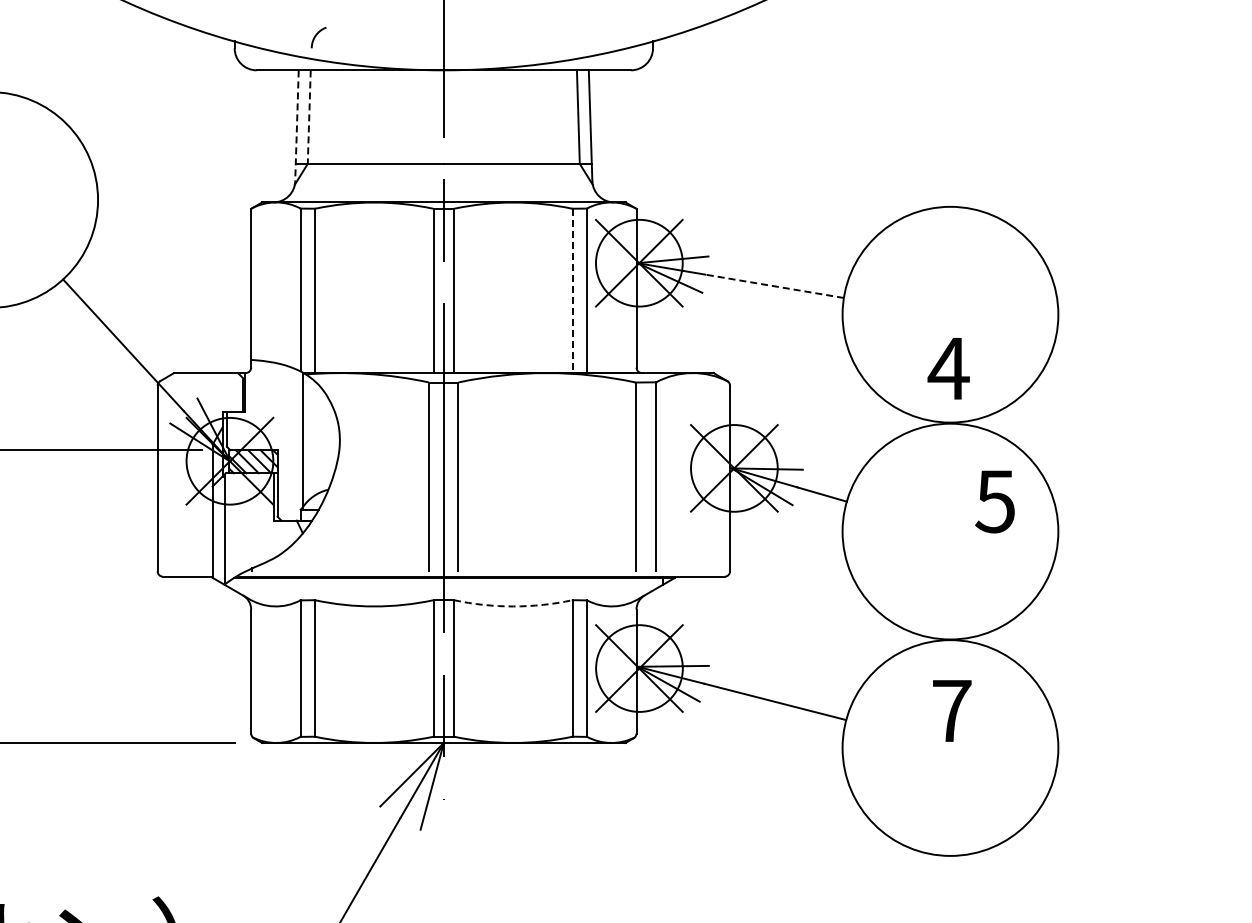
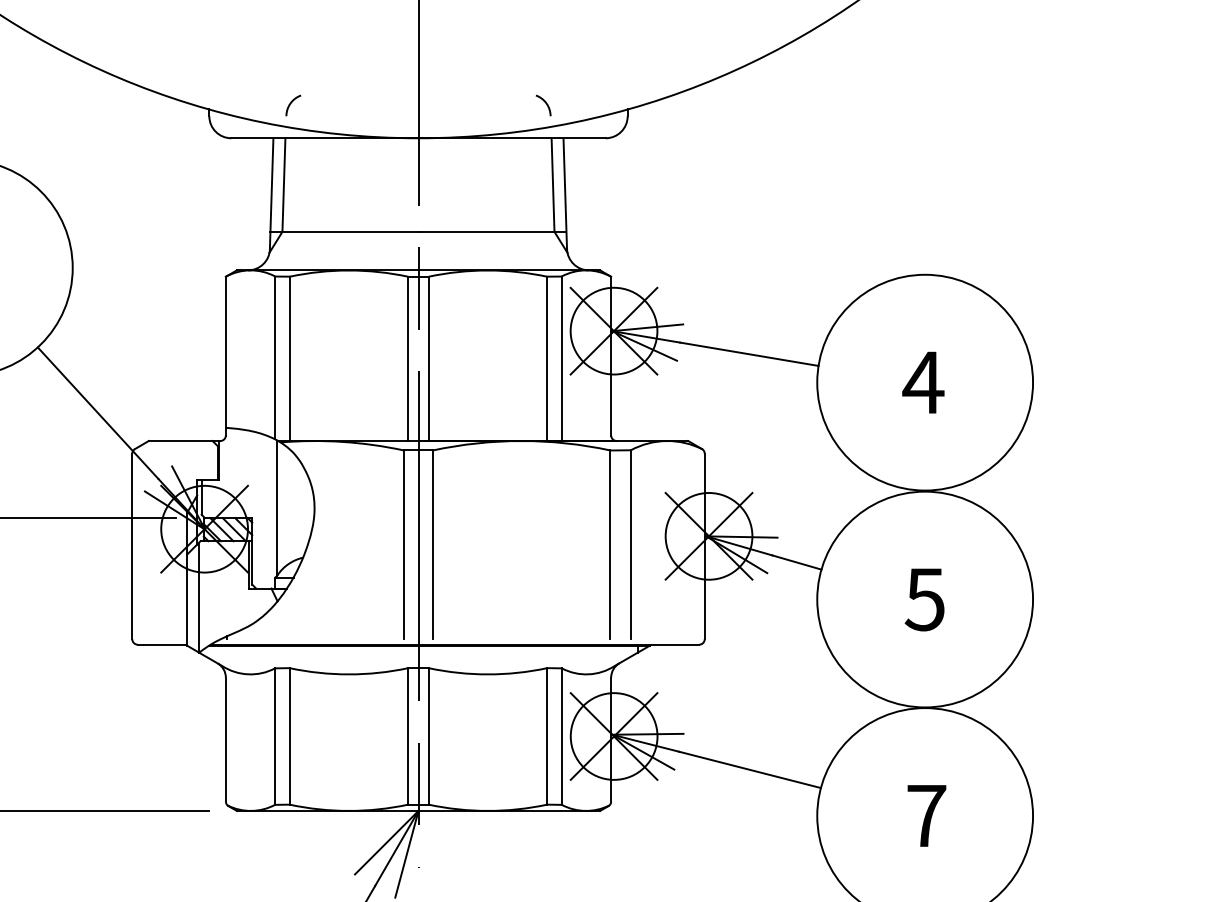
arc: (570, 35) -> (545, 103), added
line: (309, 117) -> (284, 185), dashed -> solid
line: (296, 126) -> (271, 194), dashed -> solid
line: (774, 286) -> (749, 354), dashed -> solid
line: (572, 291) -> (547, 359), dashed -> solid
text: (948, 368) -> (923, 382), moved
text: (994, 501) -> (924, 599), moved
arc: (513, 606) -> (488, 674), dashed -> solid
text: (952, 710) -> (927, 815), moved

